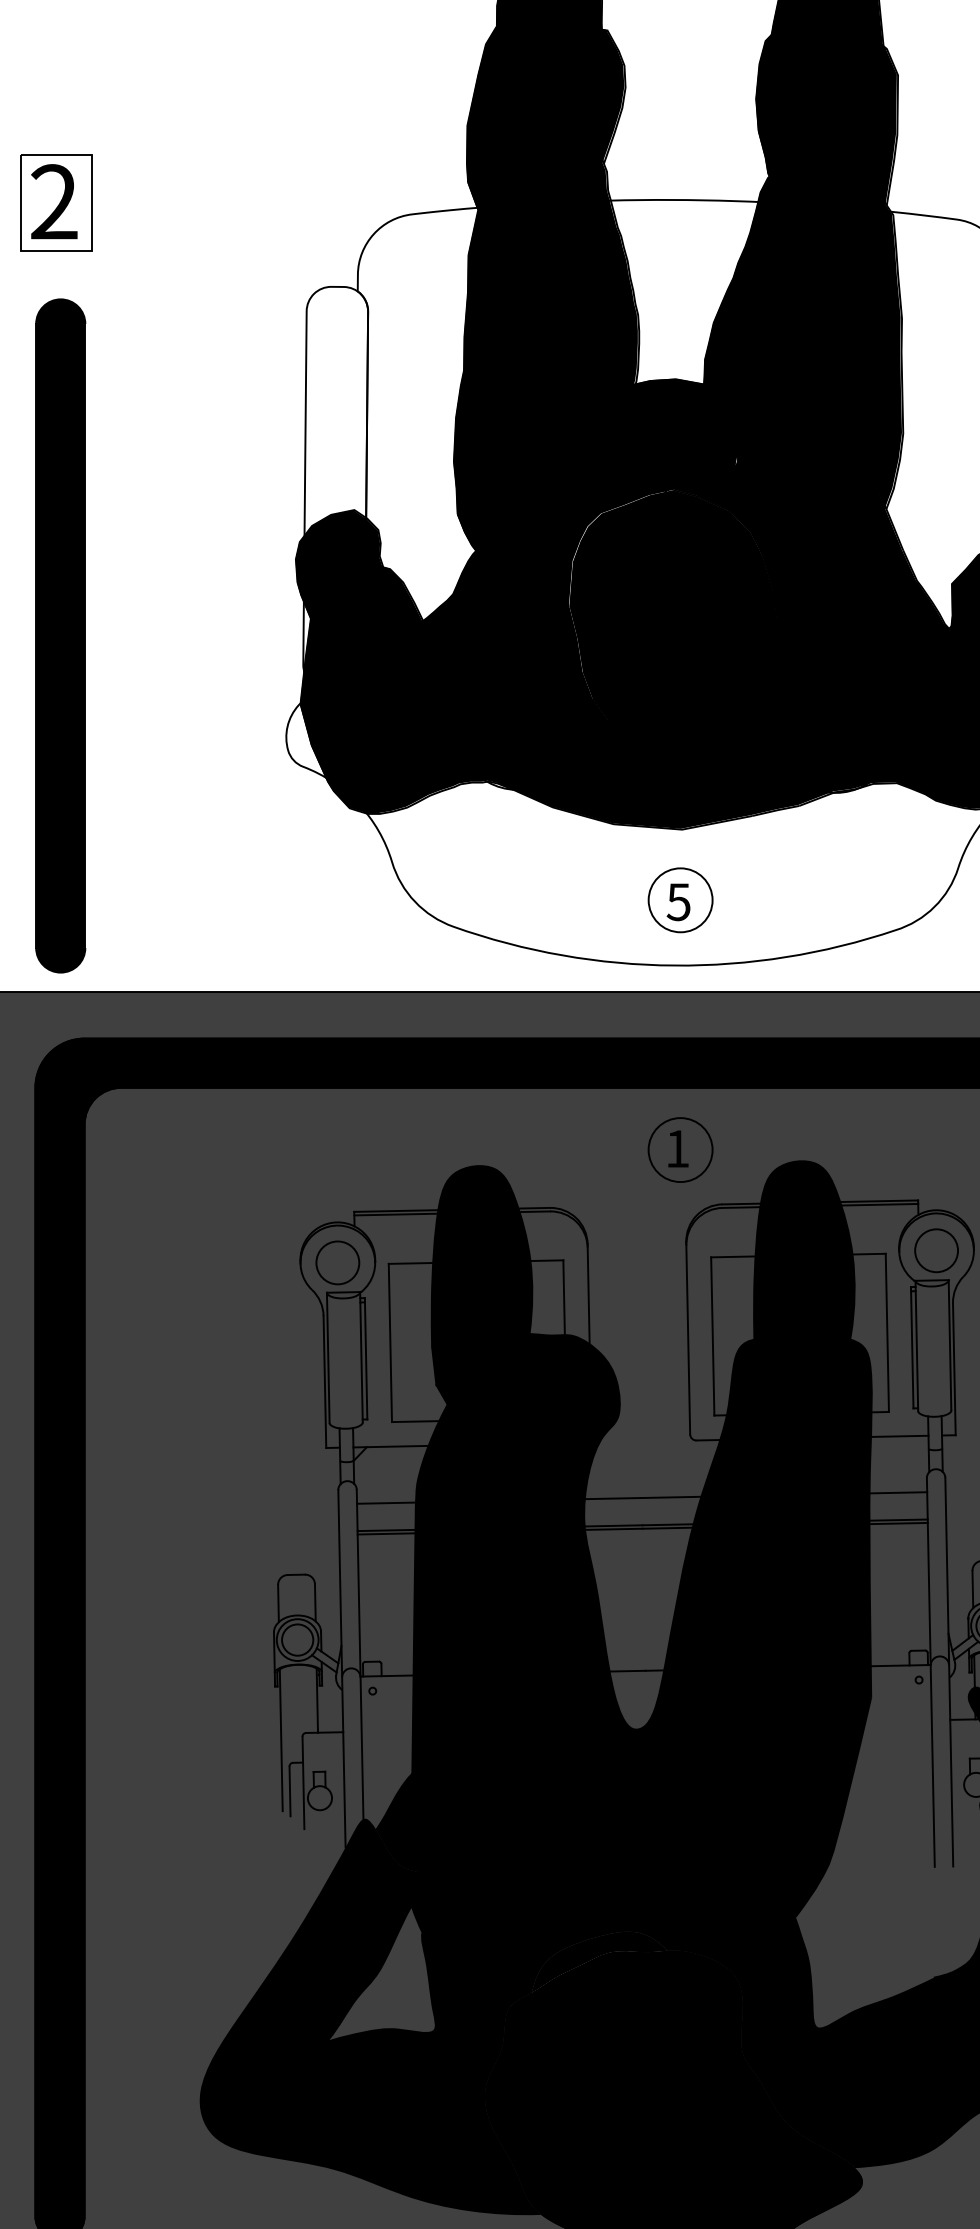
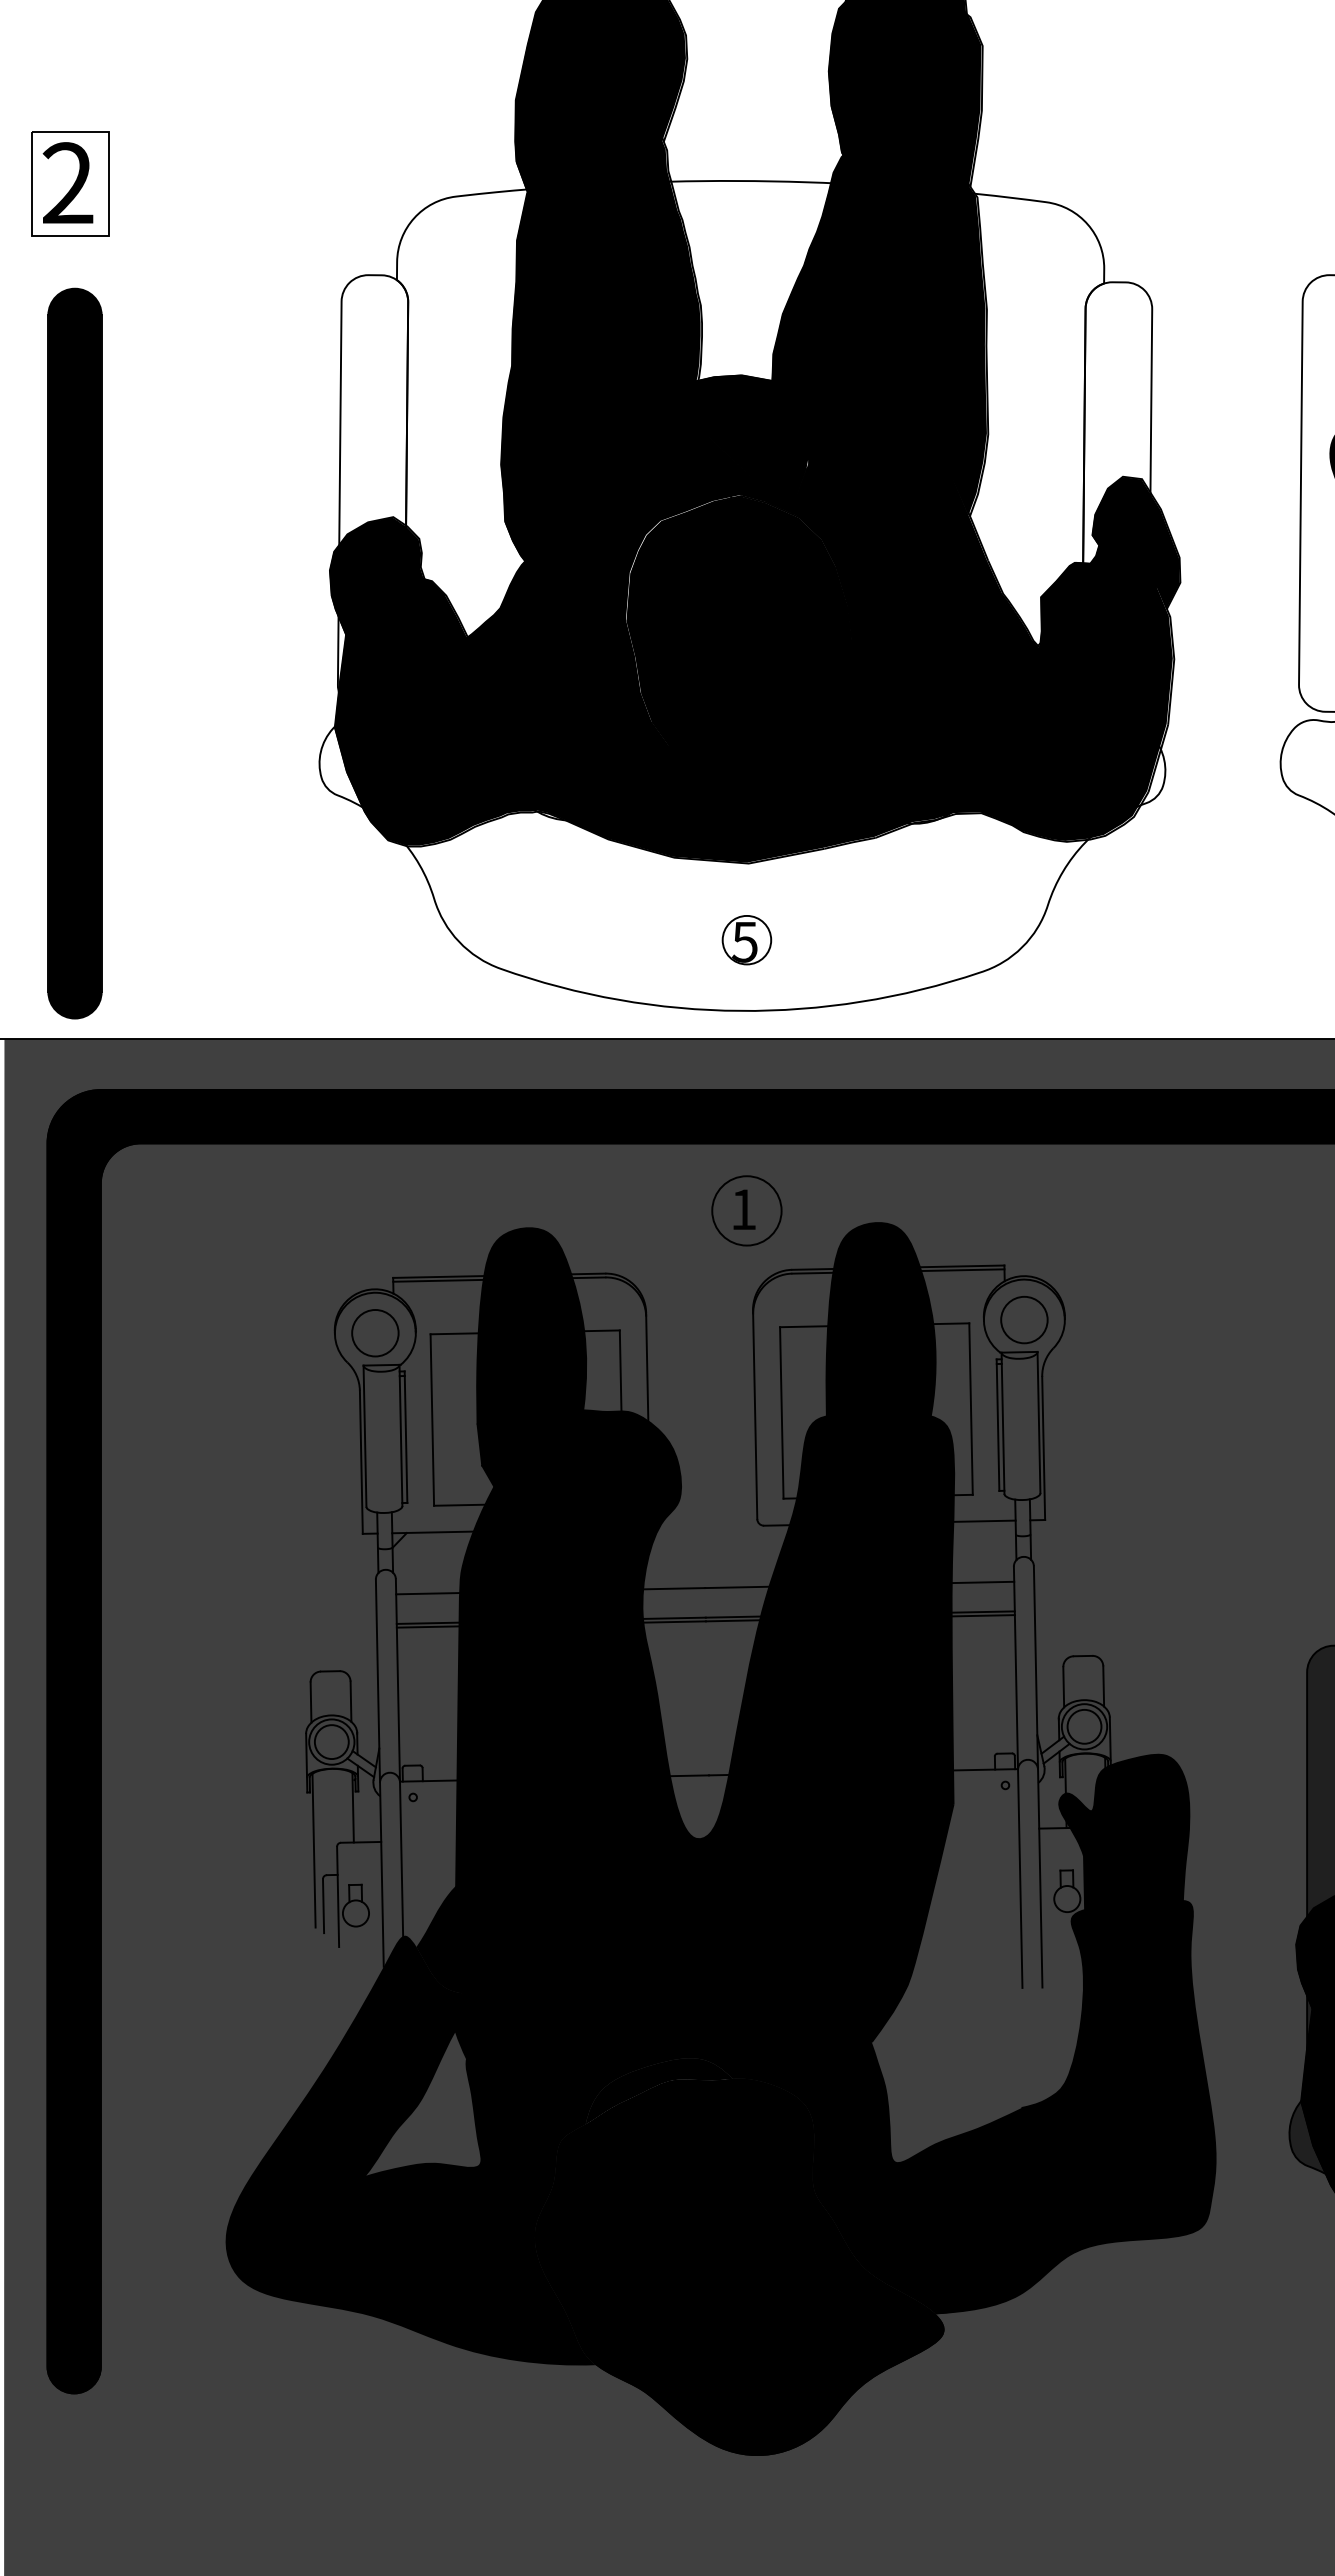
circle: (680, 899) -> (746, 939), size x0.7

